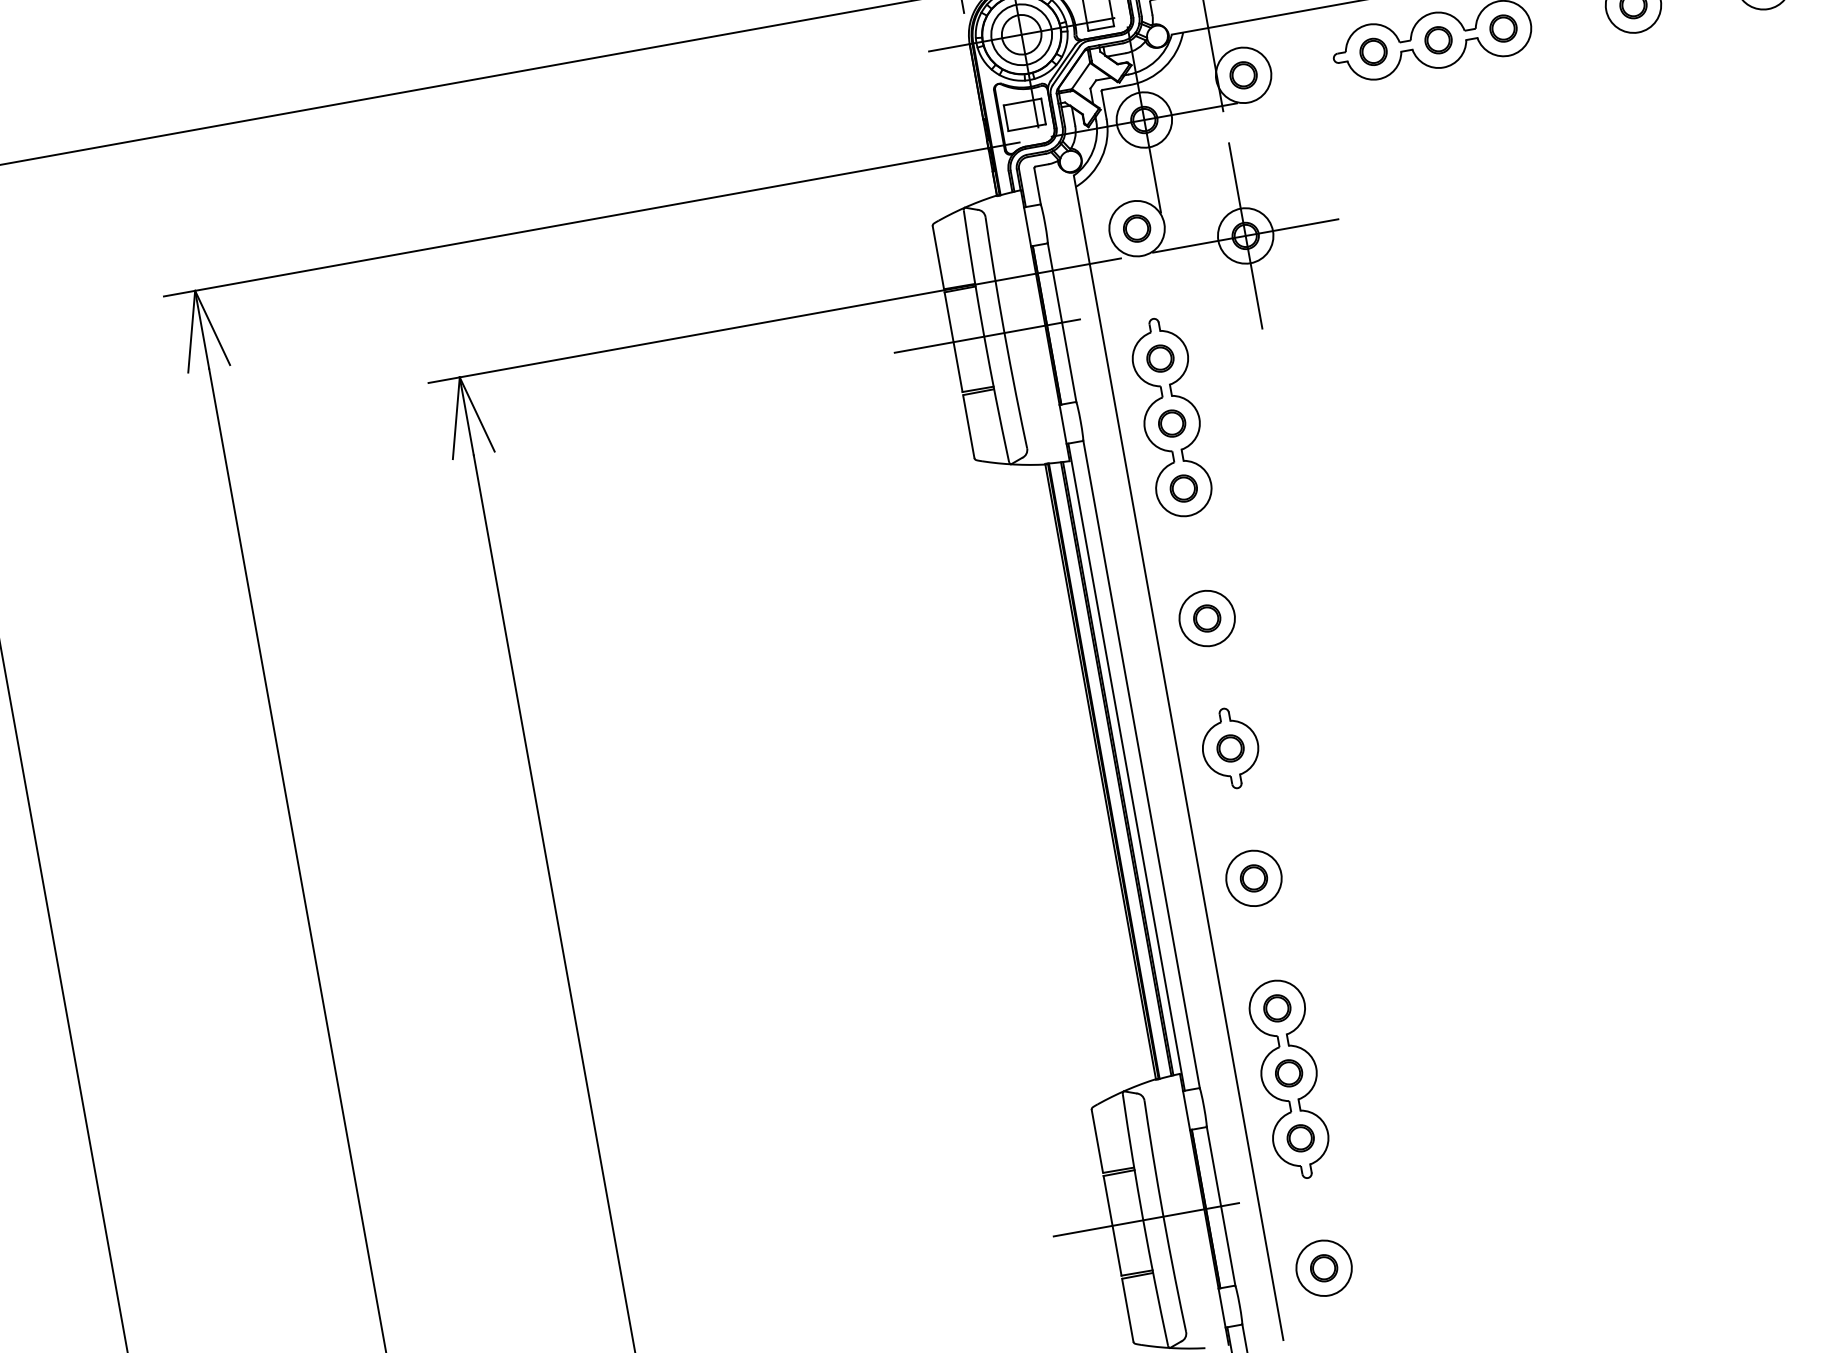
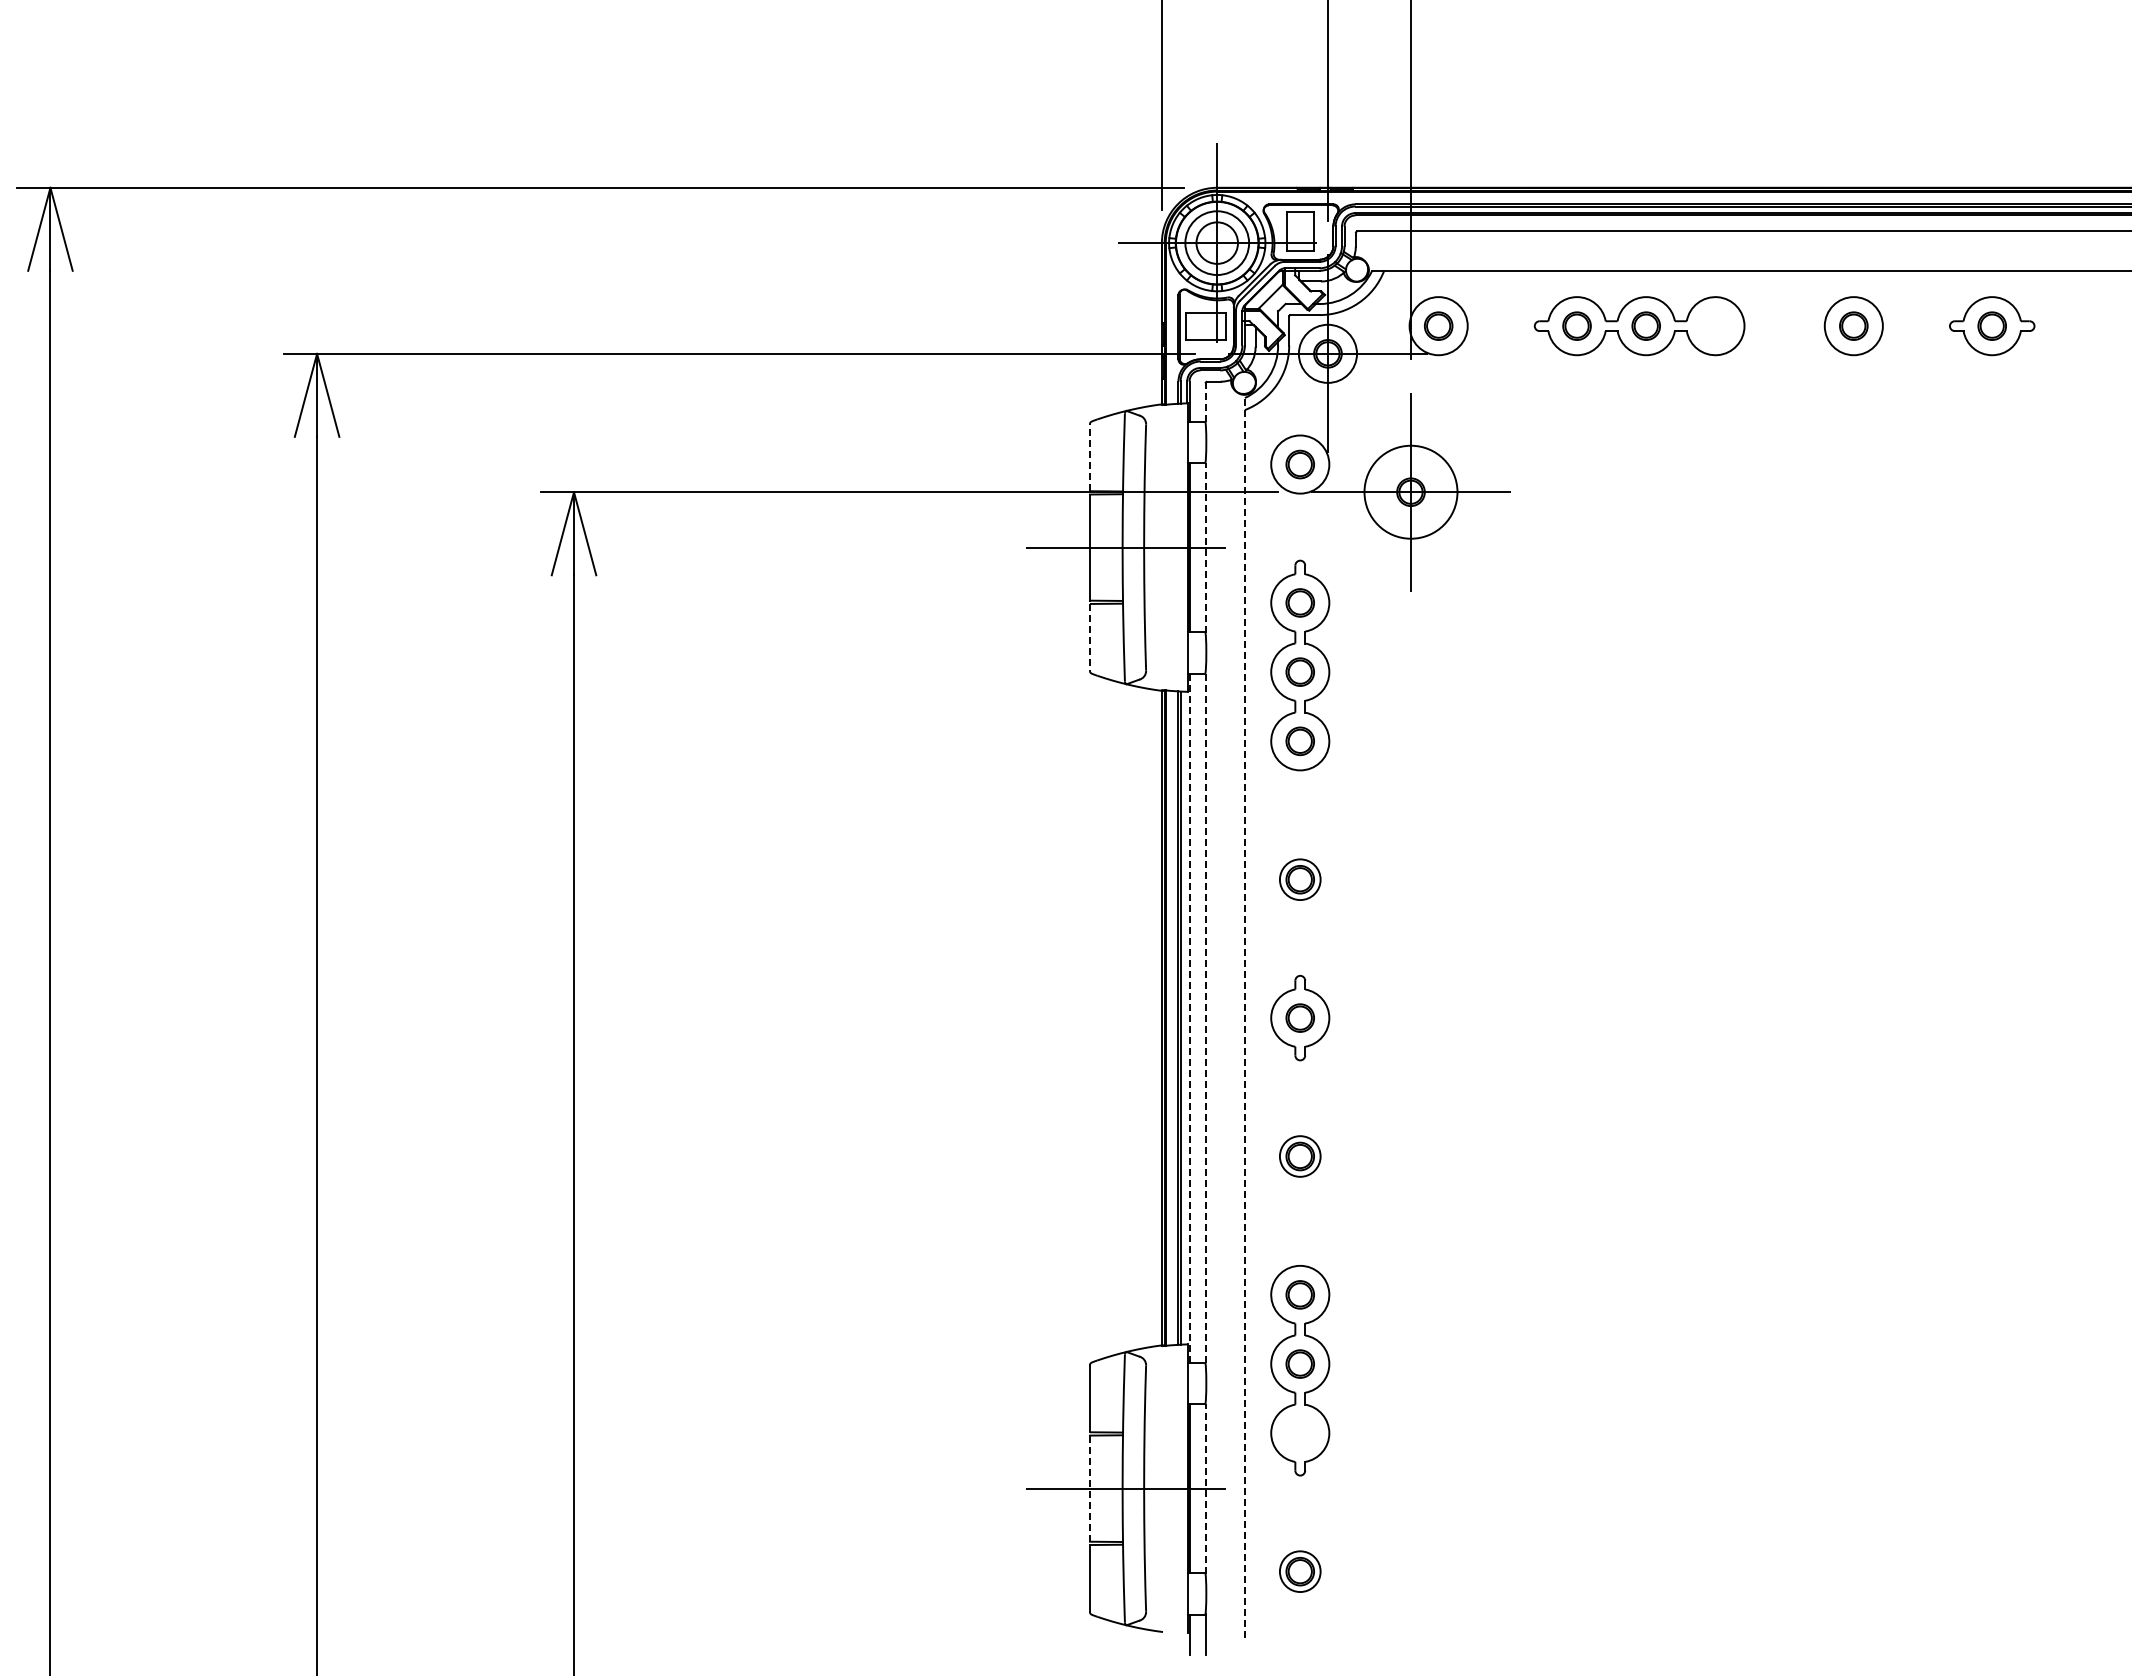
part: (1503, 27) -> (1715, 325), removed
line: (1037, 186) -> (1205, 402), solid -> dashed
circle: (1245, 236) -> (1410, 492), size x1.6
line: (937, 257) -> (1089, 457), solid -> dashed
line: (1062, 322) -> (1205, 547), solid -> dashed
line: (968, 426) -> (1089, 637), solid -> dashed
circle: (1207, 618) -> (1300, 879), size x0.7
line: (1178, 757) -> (1244, 1017), solid -> dashed
line: (1141, 763) -> (1205, 1017), solid -> dashed
line: (1126, 767) -> (1189, 1018), solid -> dashed
circle: (1254, 878) -> (1300, 1156), size x0.7
part: (1299, 1137) -> (1299, 1432), removed
line: (1221, 1206) -> (1205, 1488), solid -> dashed
line: (1112, 1225) -> (1089, 1488), solid -> dashed
circle: (1324, 1268) -> (1300, 1571), size x0.7

